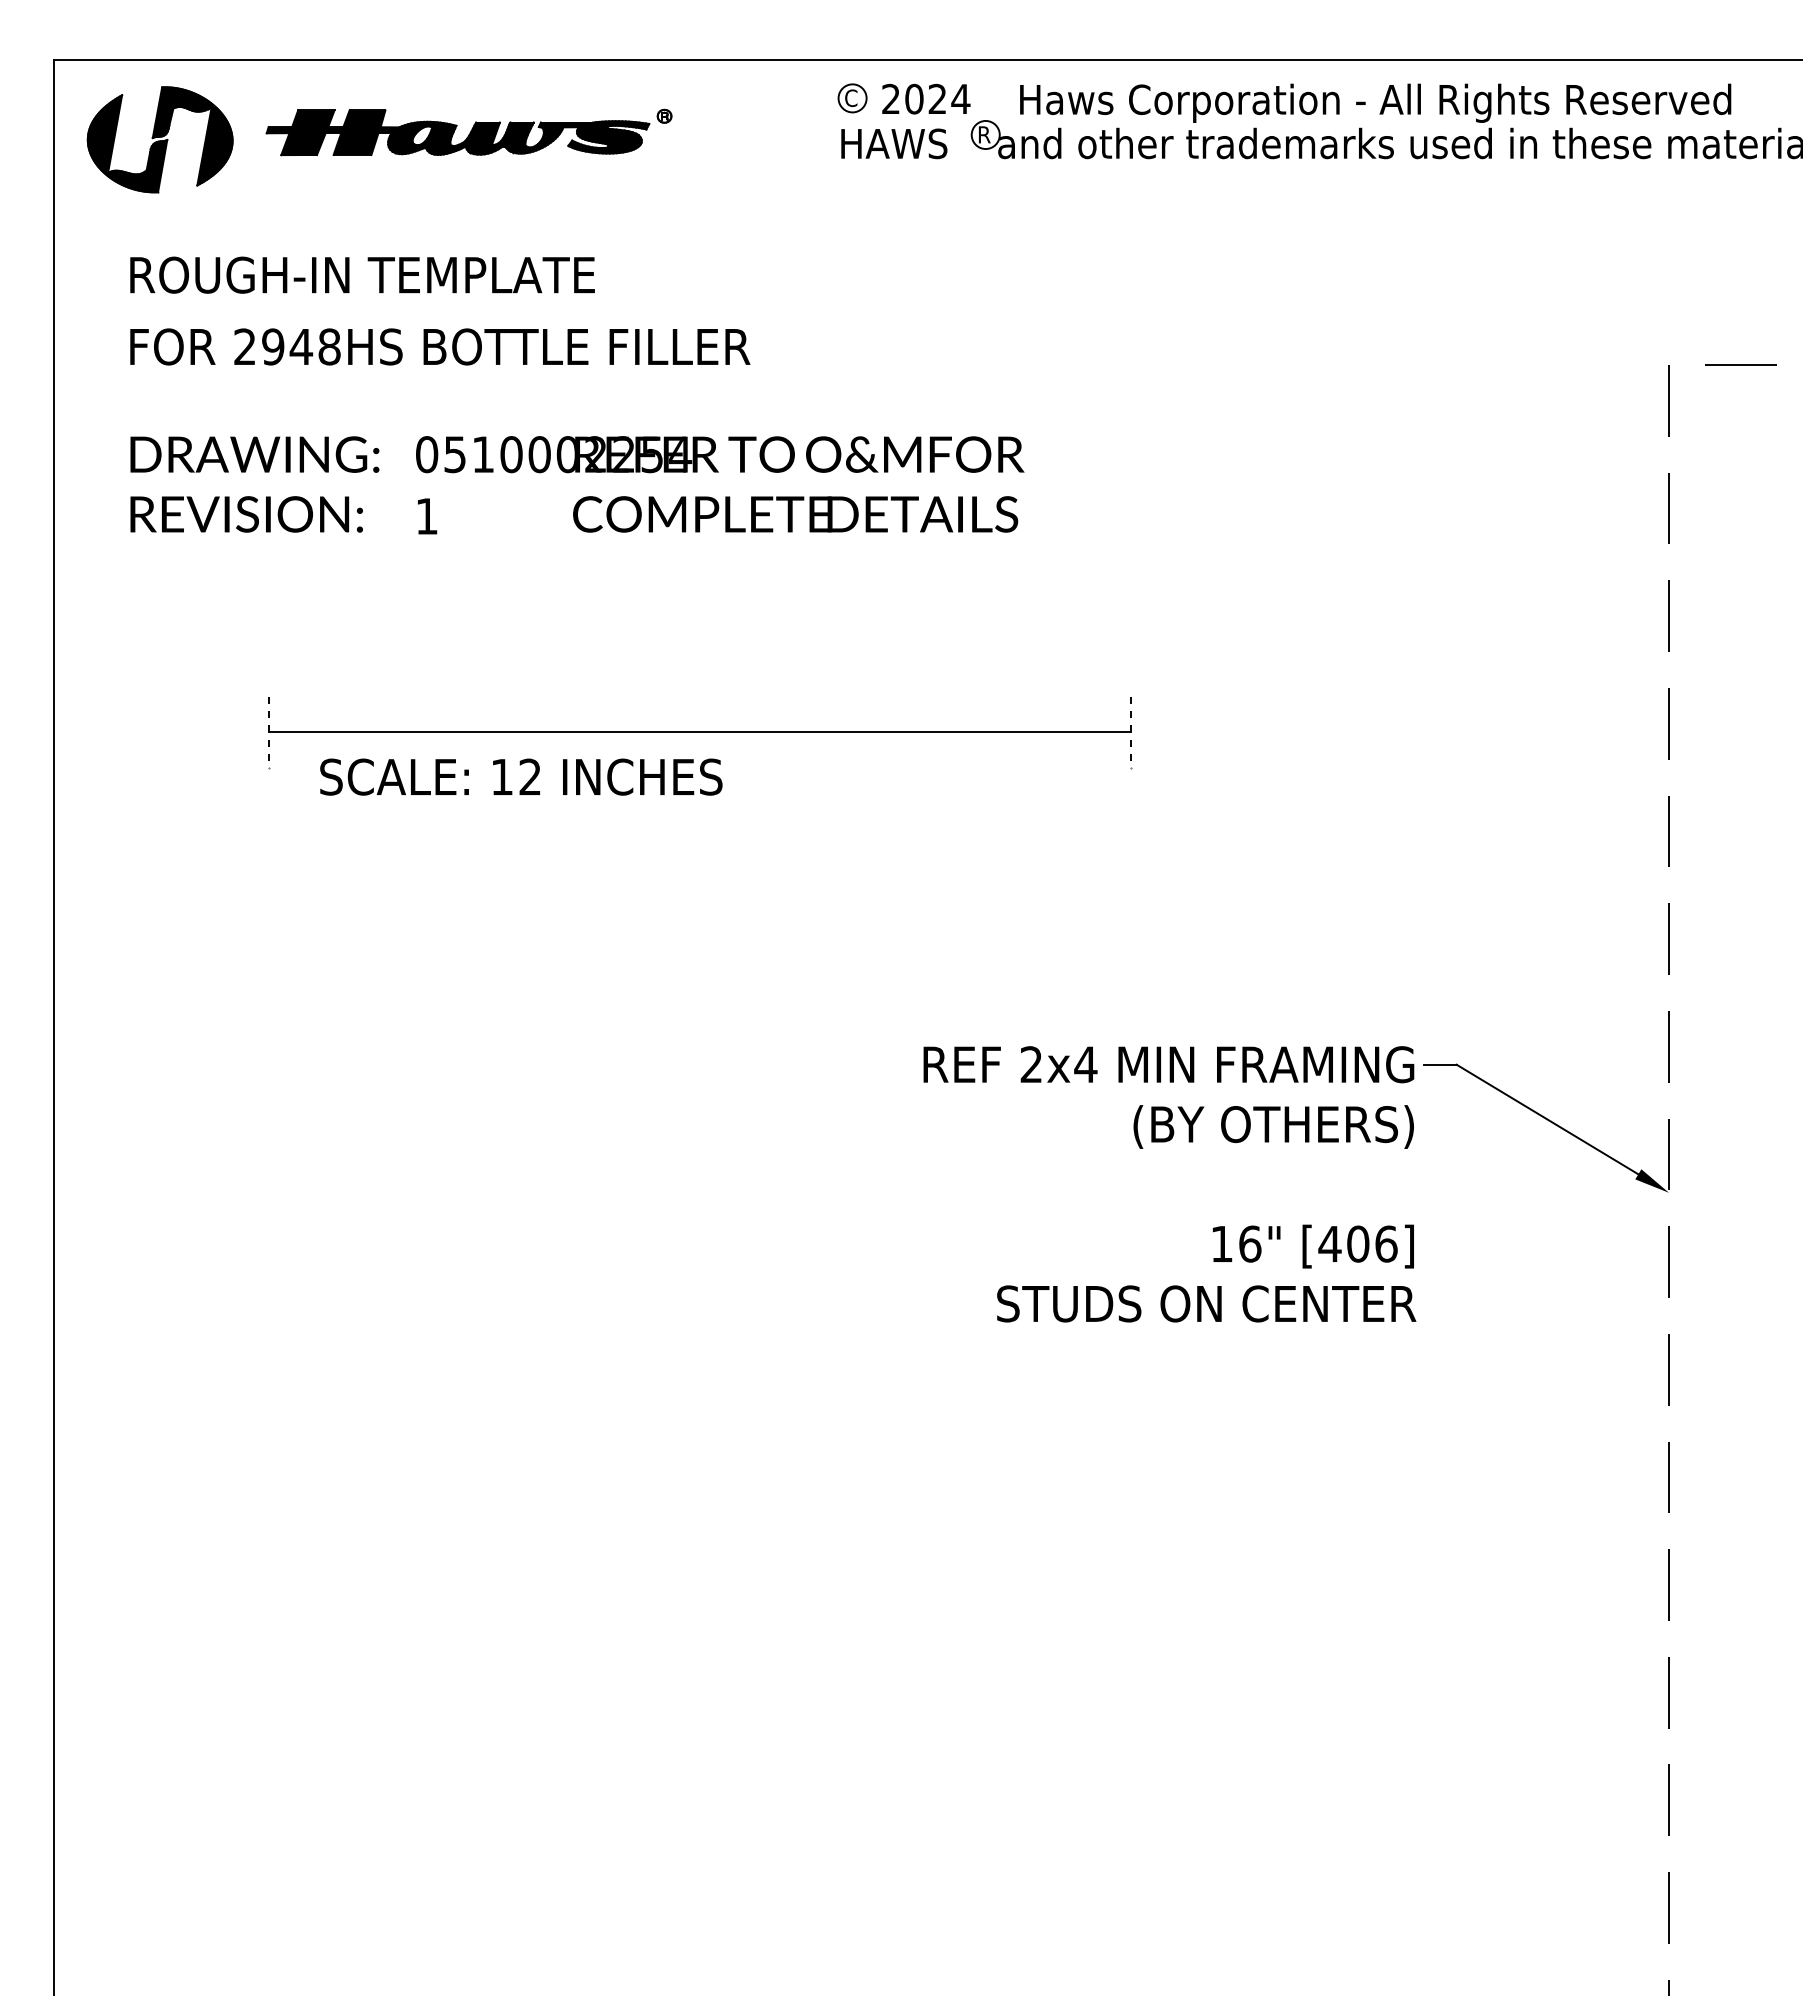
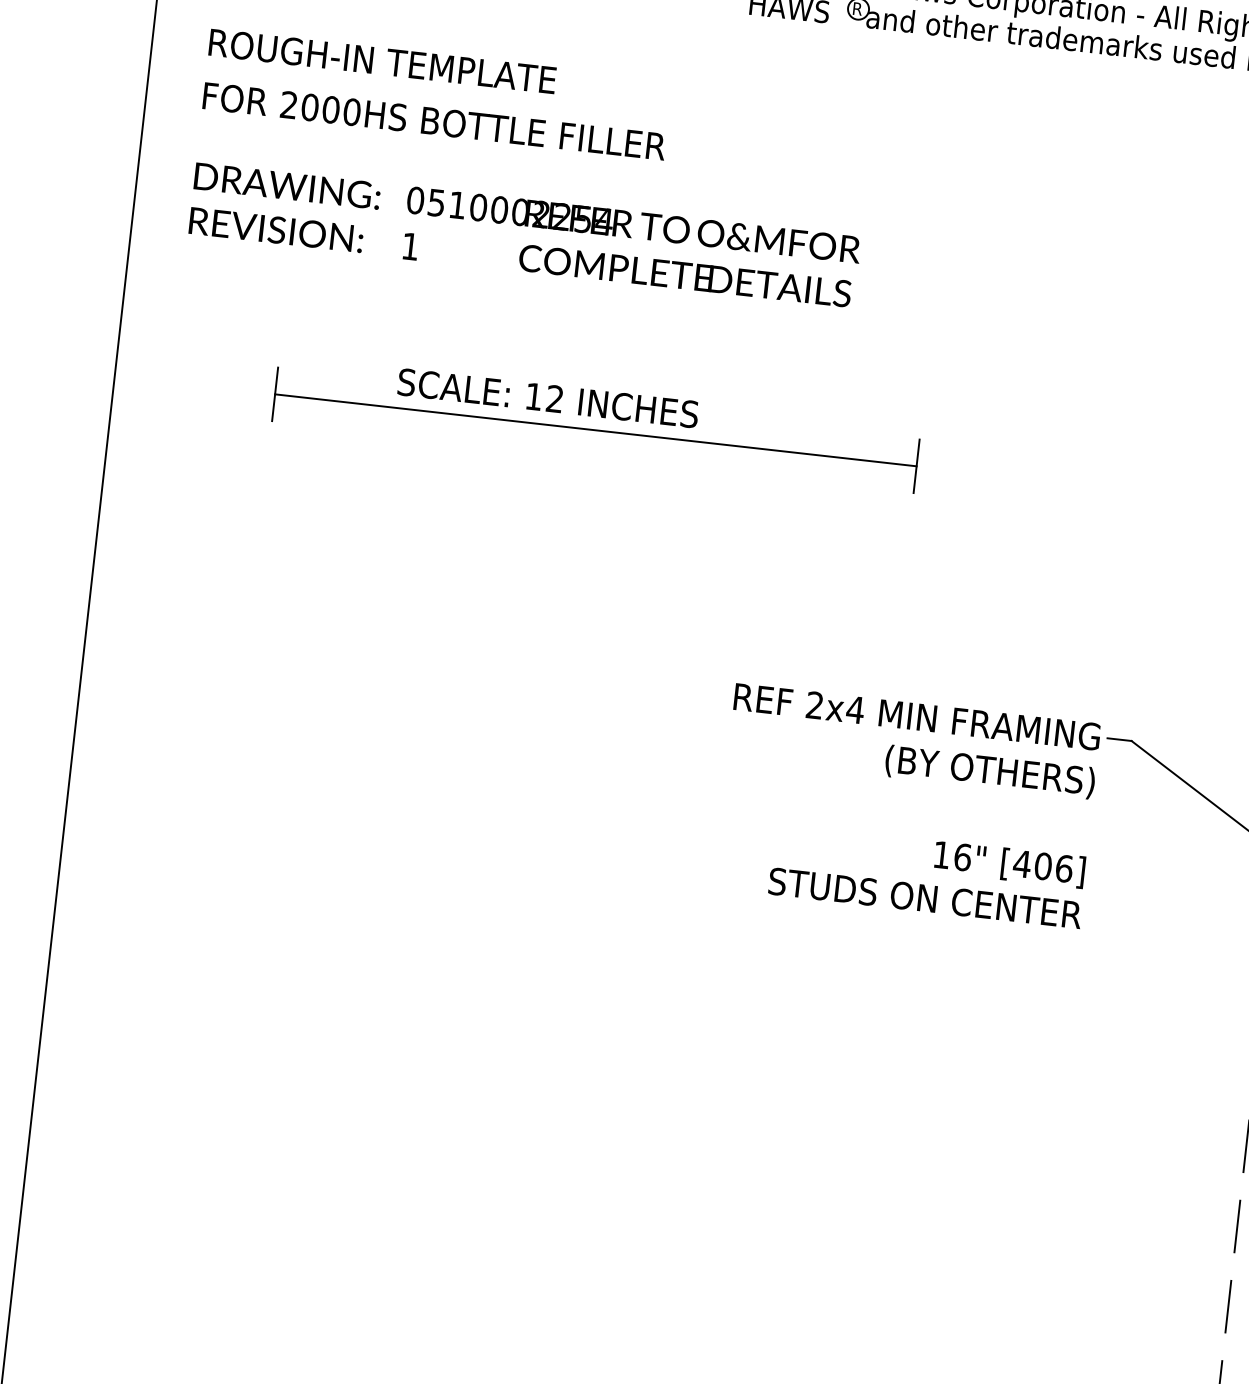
text: (301, 346) -> (331, 109), 2948HS -> 2000HS
line: (269, 732) -> (275, 394), dashed -> solid
line: (1130, 732) -> (916, 466), dashed -> solid
text: (521, 776) -> (548, 397), moved

